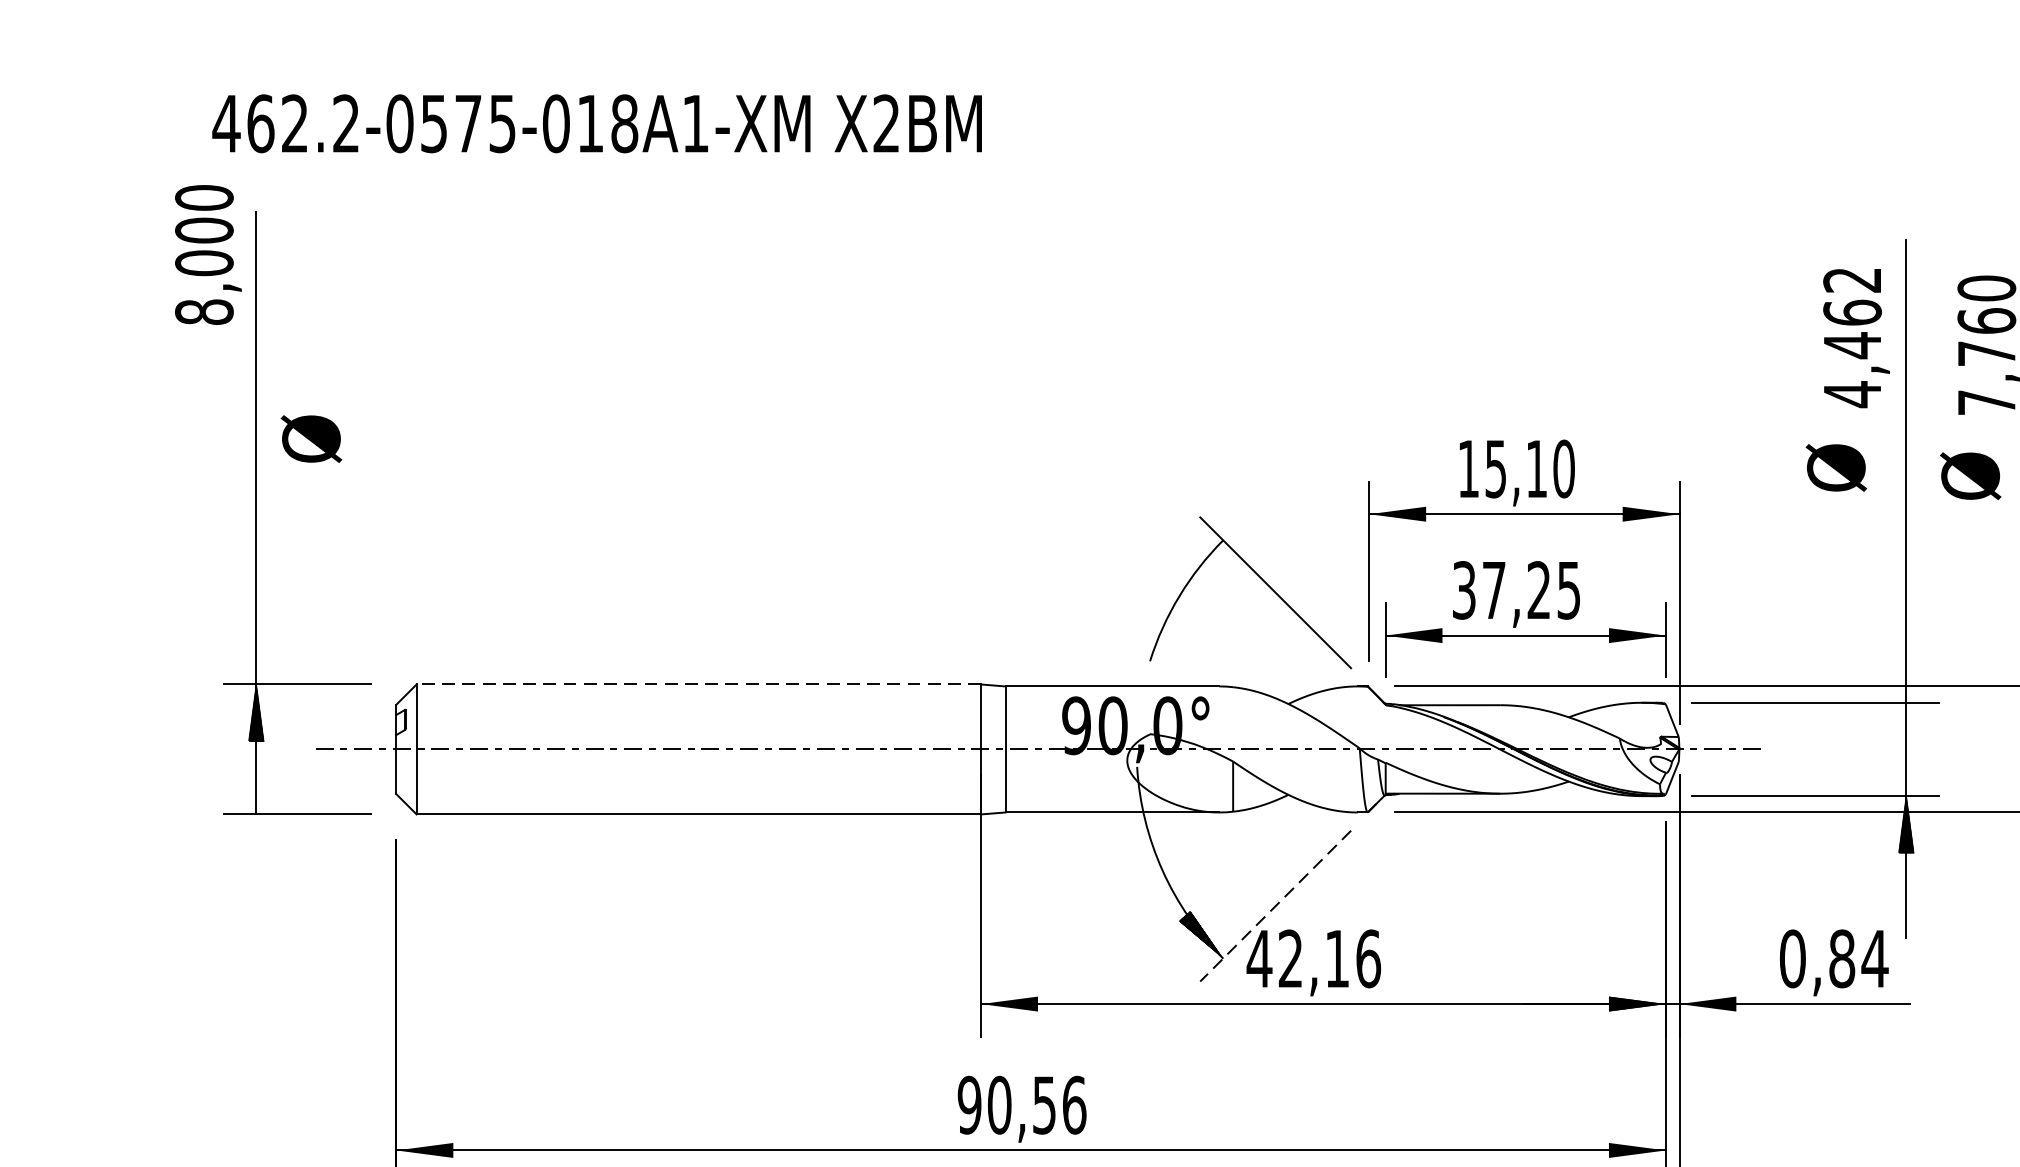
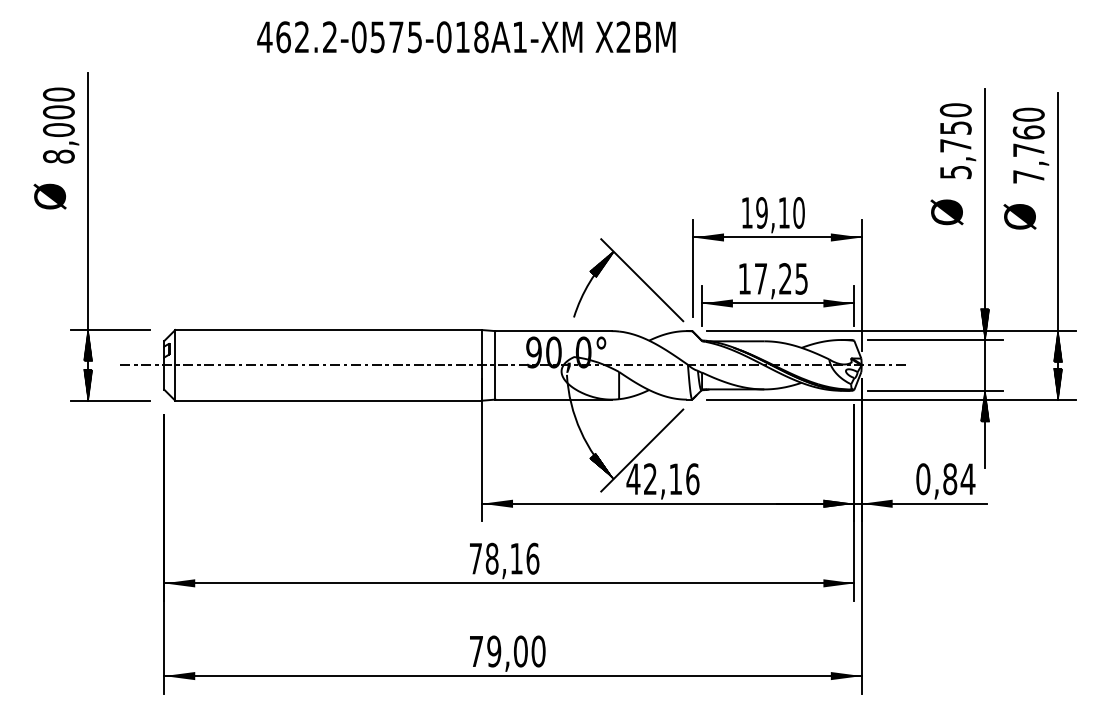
text: (597, 124) -> (466, 37), moved
text: (209, 254) -> (61, 125), moved
text: (1851, 337) -> (955, 141), 4,462 -> 5,750
text: (310, 438) -> (49, 196), moved
text: (1495, 468) -> (761, 212), 15,10 -> 19,10
hatch: (1200, 563) -> (601, 264), added
text: (1463, 589) -> (744, 278), 37,25 -> 17,25
hatch: (1907, 674) -> (985, 324), added
line: (698, 685) -> (328, 330), dashed -> solid
hatch: (257, 784) -> (88, 384), added
line: (1276, 906) -> (642, 450), dashed -> solid
text: (1005, 1104) -> (495, 558), 90,56 -> 78,16

